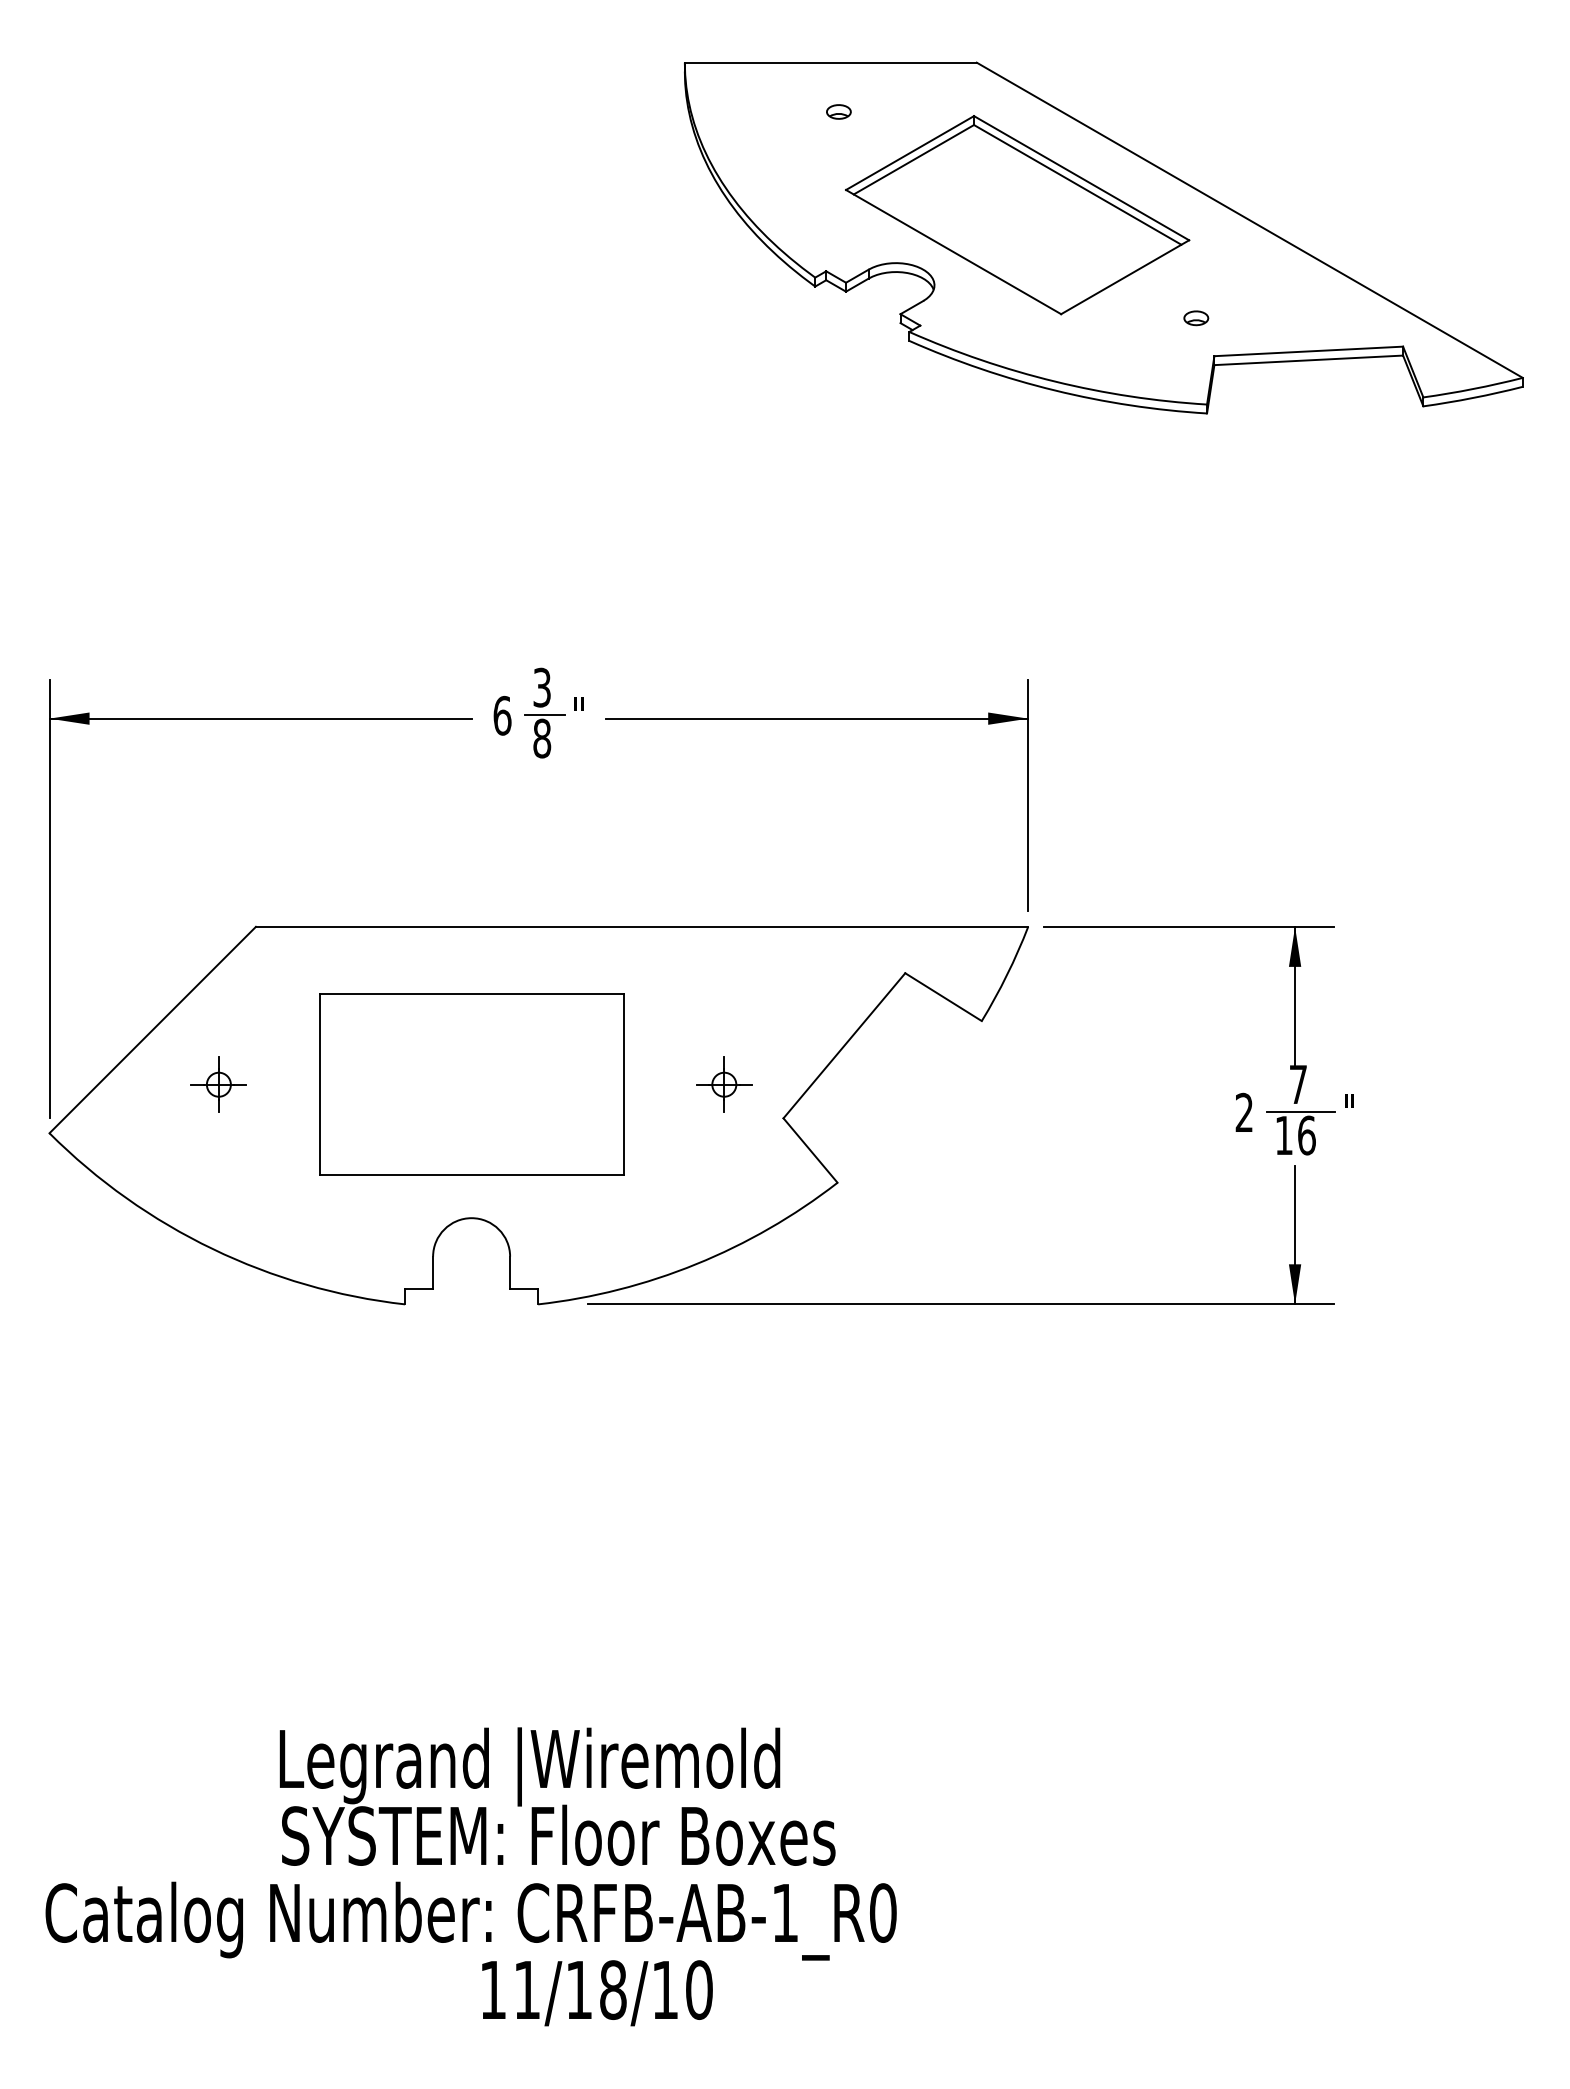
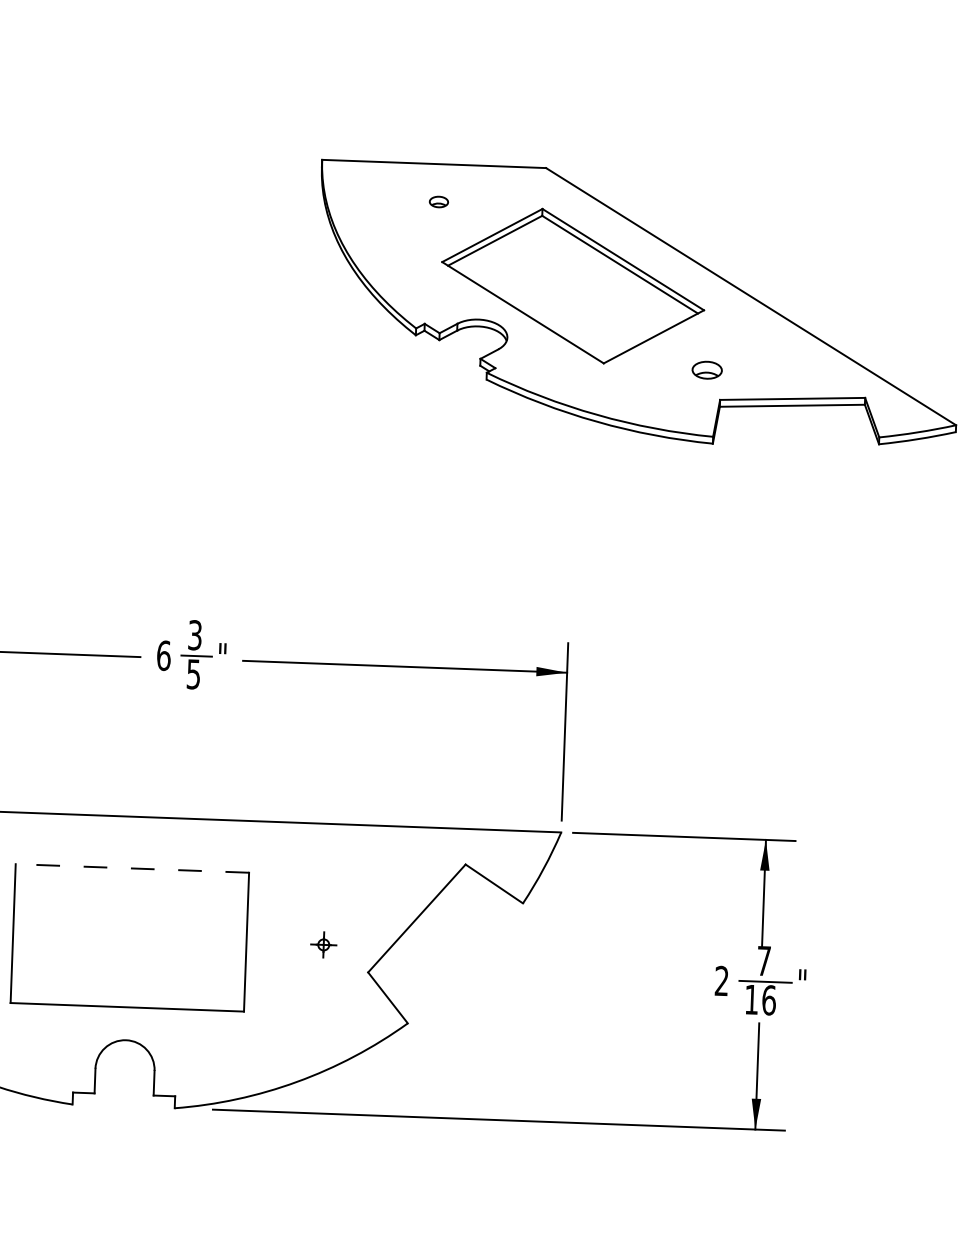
part: (1196, 318) -> (707, 370), size x1.6
text: (542, 738) -> (193, 674), 8 -> 5
line: (471, 994) -> (132, 868), solid -> dashed
part: (724, 1084) -> (323, 944), size x0.6

